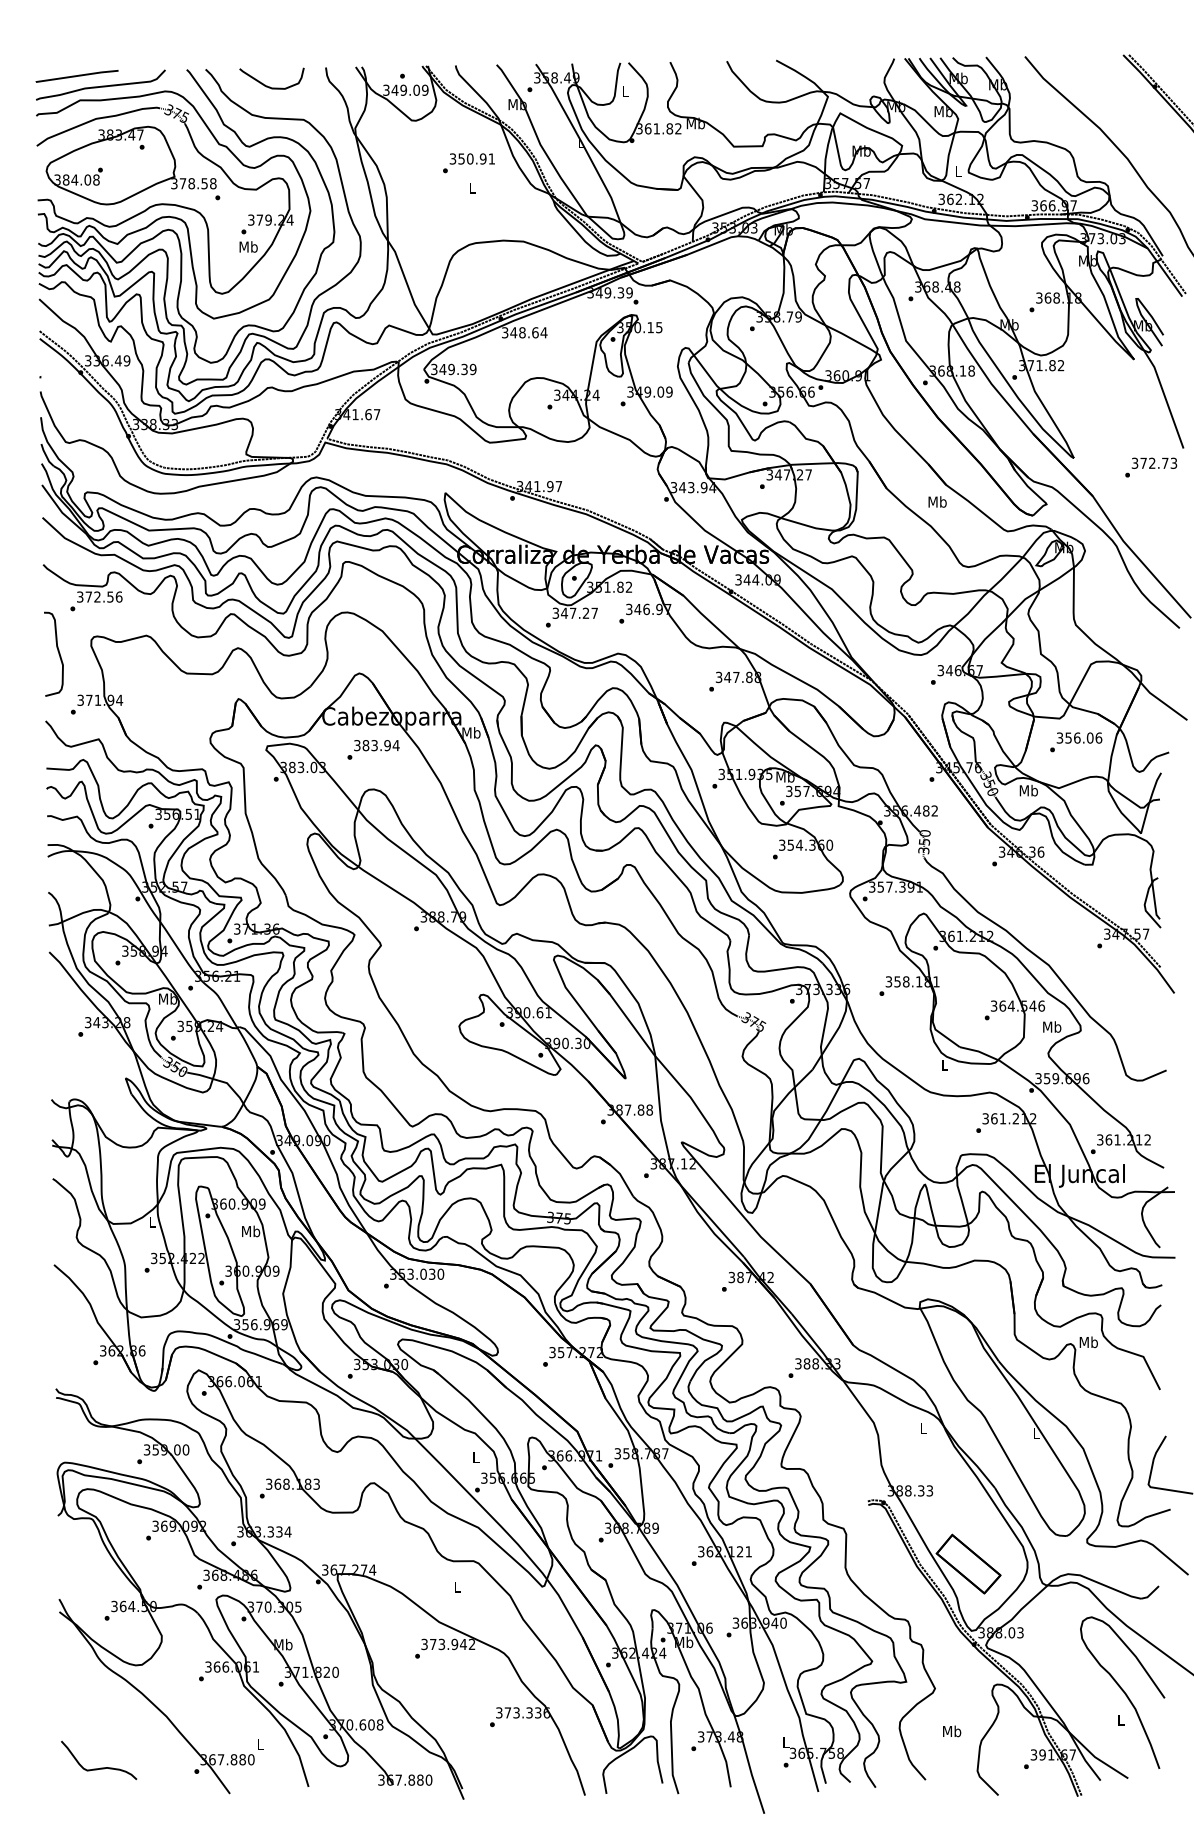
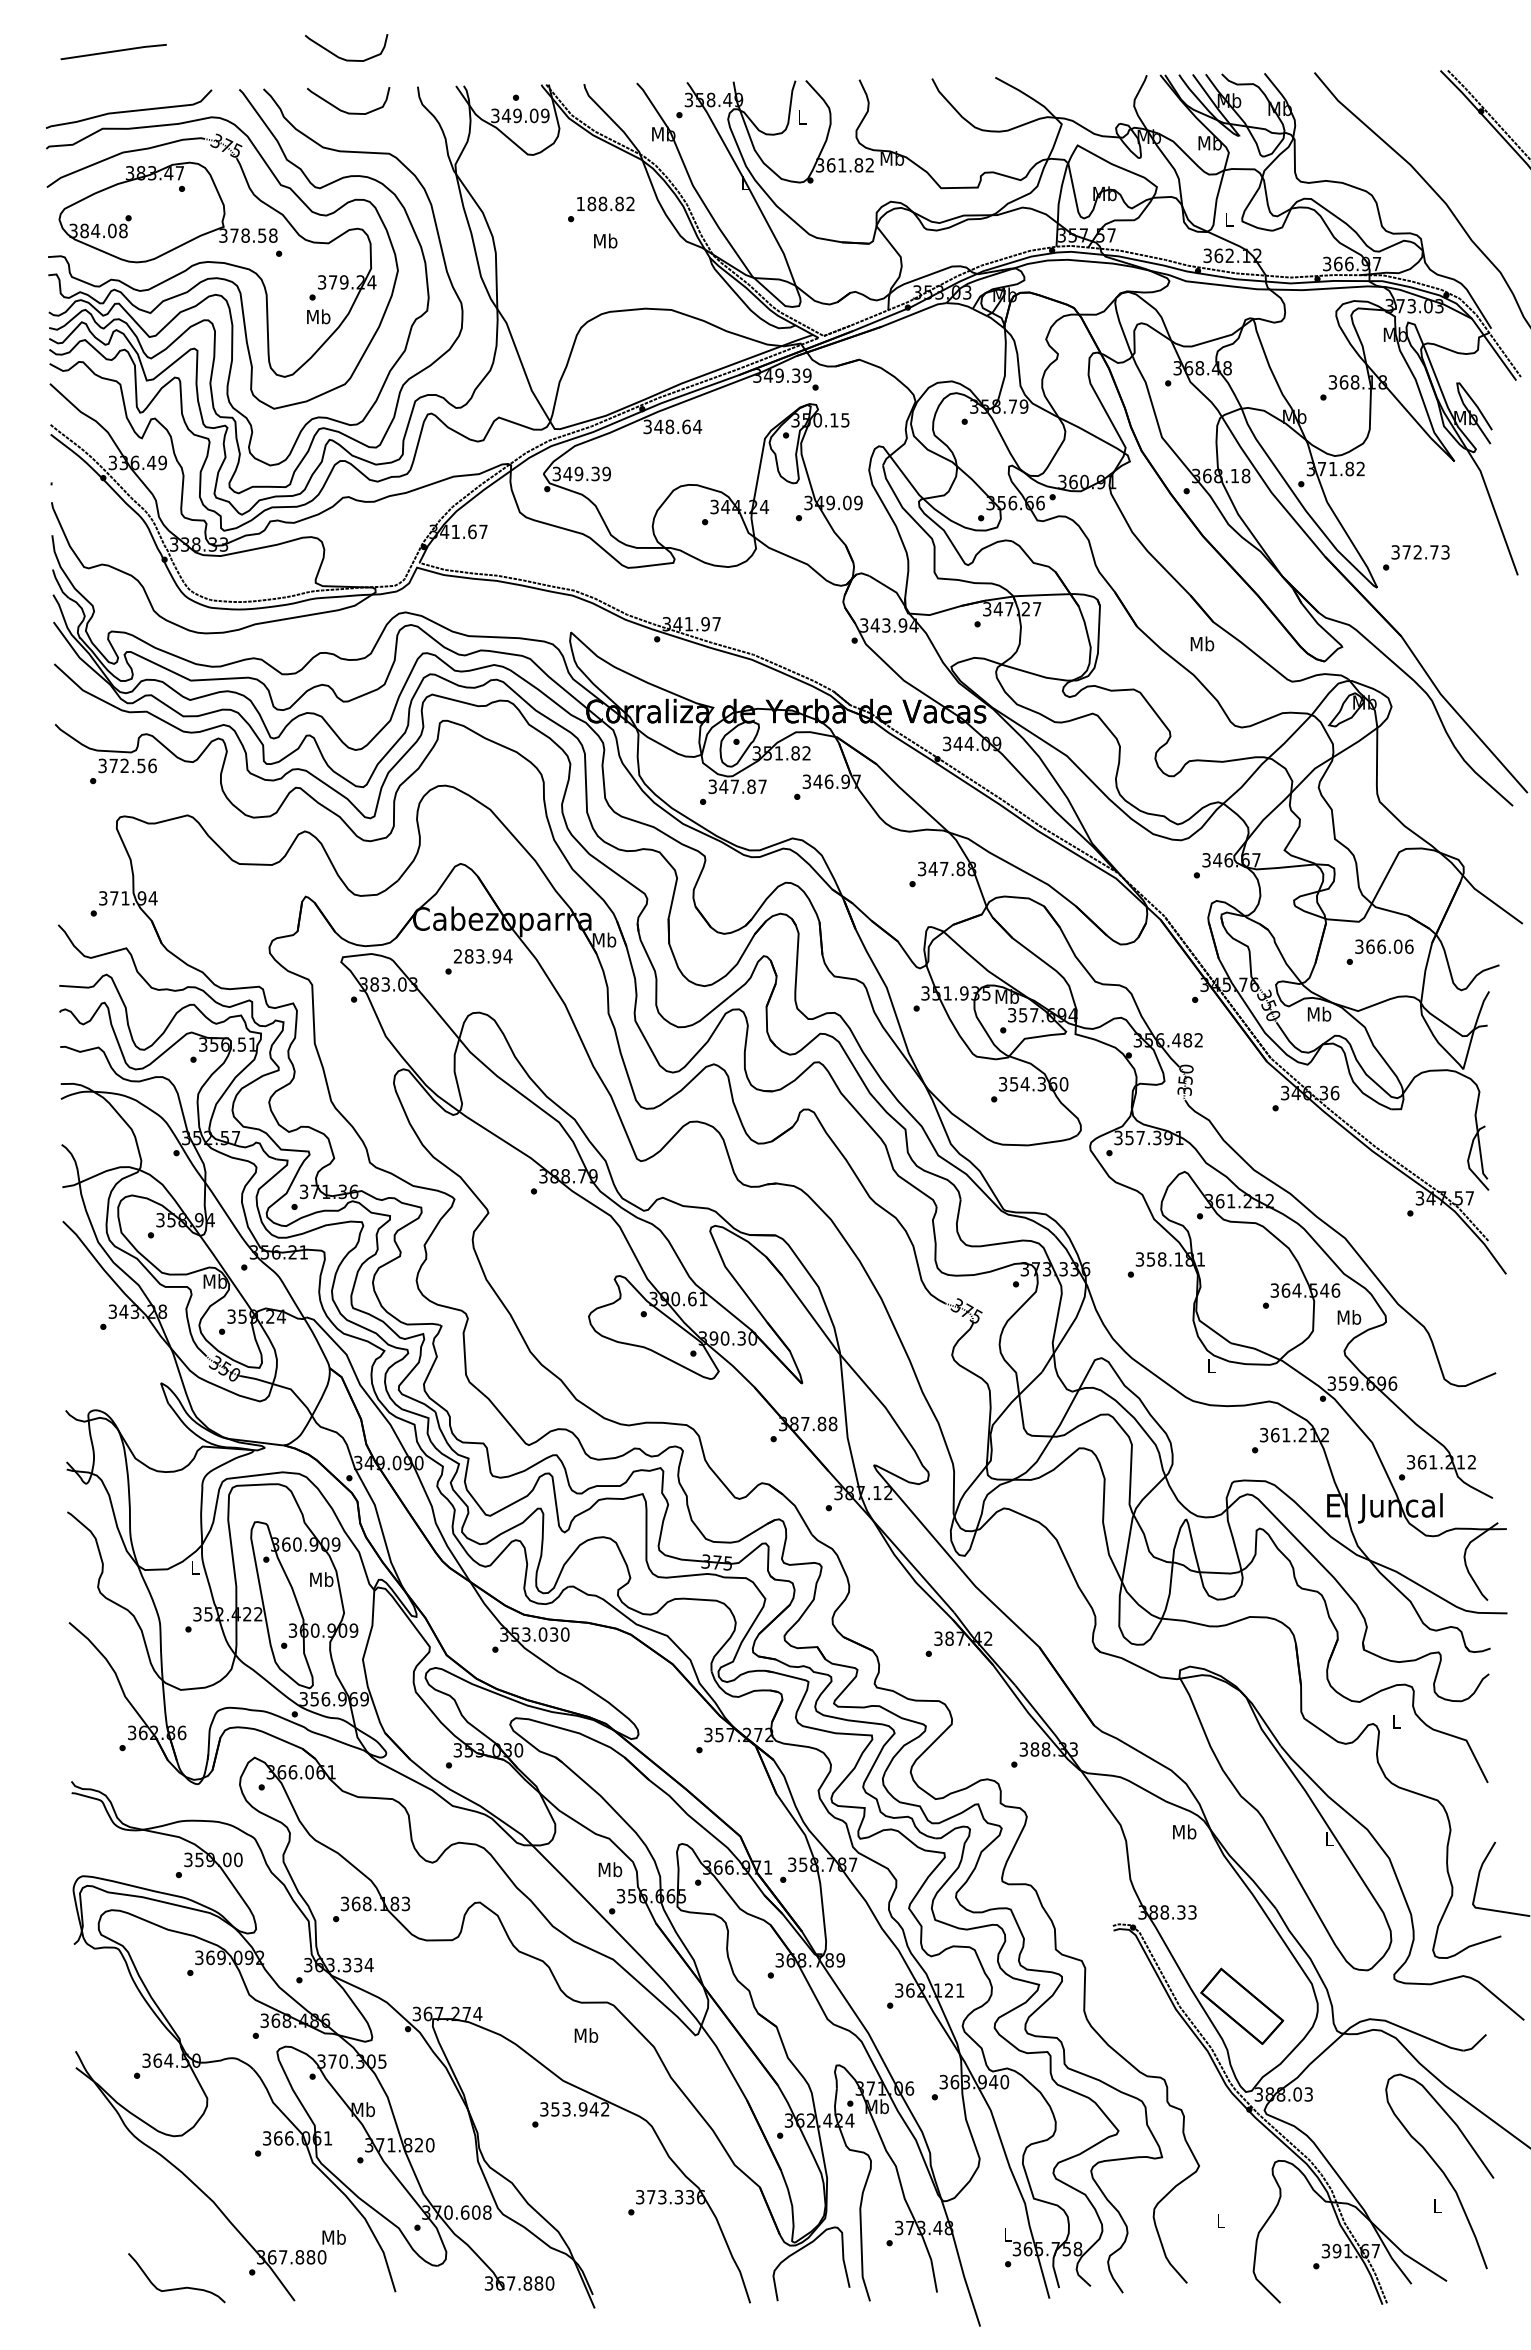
curve: (266, 44) -> (341, 57), added
line: (77, 76) -> (113, 52), moved
text: (472, 158) -> (605, 203), 350.91 -> 188.82
text: (472, 187) -> (605, 240), L -> Mb
text: (1151, 467) -> (1416, 557), moved
text: (586, 613) -> (751, 786), 347.27 -> 347.87
curve: (58, 652) -> (74, 837), removed
text: (1068, 737) -> (1370, 946), 356.06 -> 366.06
text: (357, 745) -> (458, 956), 383.94 -> 283.94
text: (1088, 1342) -> (1396, 1721), Mb -> L
text: (923, 1427) -> (1184, 1831), L -> Mb
text: (476, 1457) -> (610, 1869), L -> Mb
text: (457, 1586) -> (586, 2035), L -> Mb
text: (433, 1644) -> (555, 2109), 373.942 -> 353.942
text: (951, 1731) -> (1220, 2220), Mb -> L
text: (260, 1744) -> (333, 2237), L -> Mb
curve: (101, 1767) -> (179, 2287), moved

